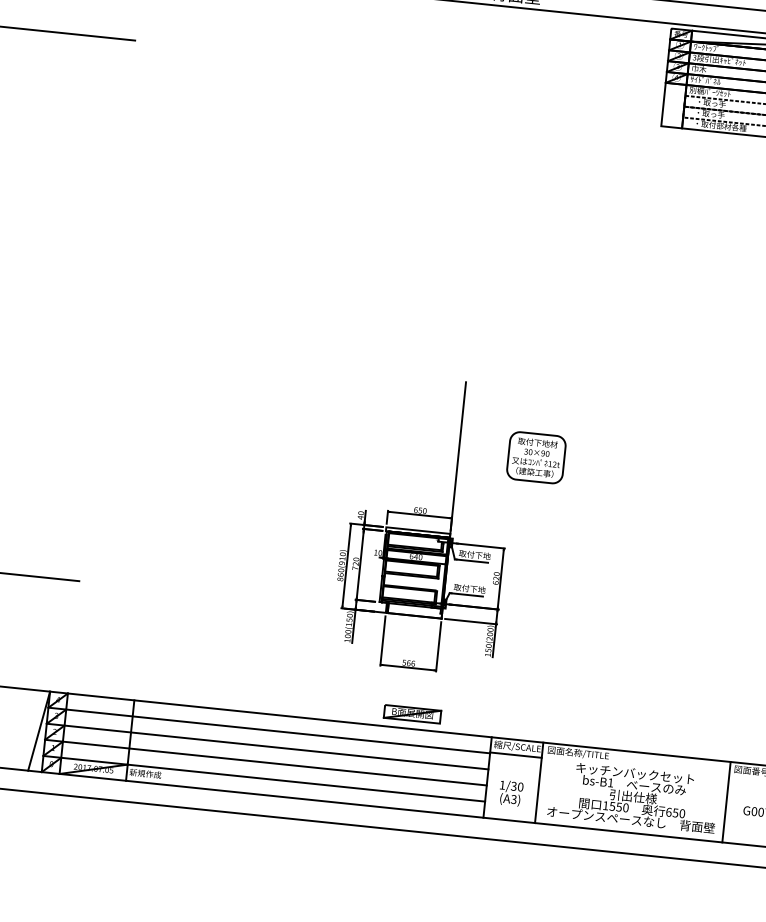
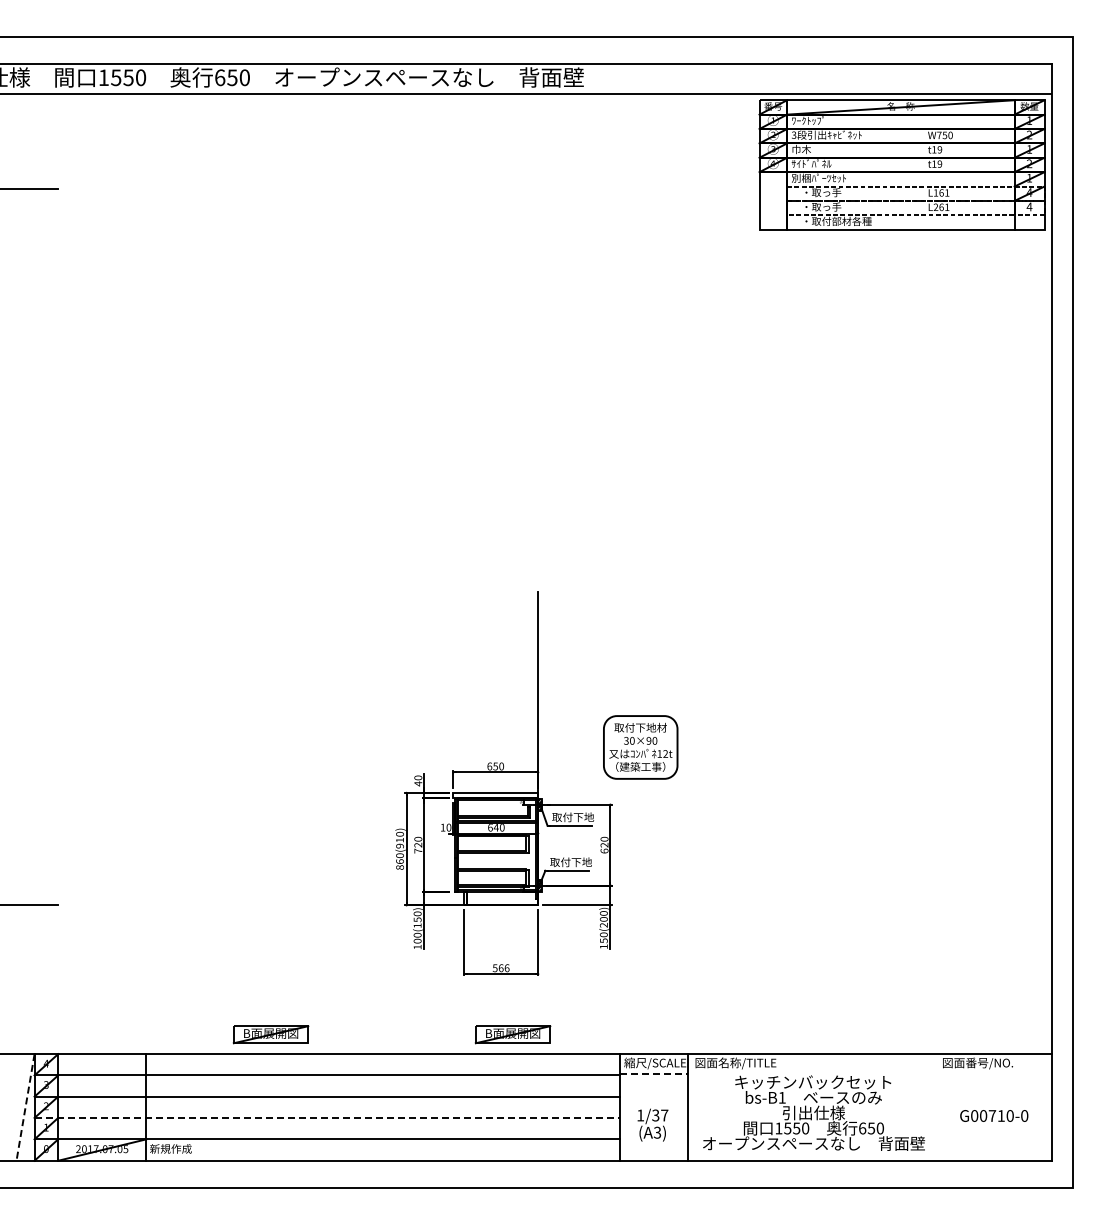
part: (536, 457) -> (640, 747), moved
part: (229, 695) -> (270, 1034), added
line: (39, 731) -> (25, 1107), solid -> dashed
line: (516, 755) -> (654, 1074), solid -> dashed
line: (266, 762) -> (327, 1117), solid -> dashed
text: (520, 787) -> (664, 1115), 1/30 -> 1/37
line: (726, 802) -> (936, 1107), removed

